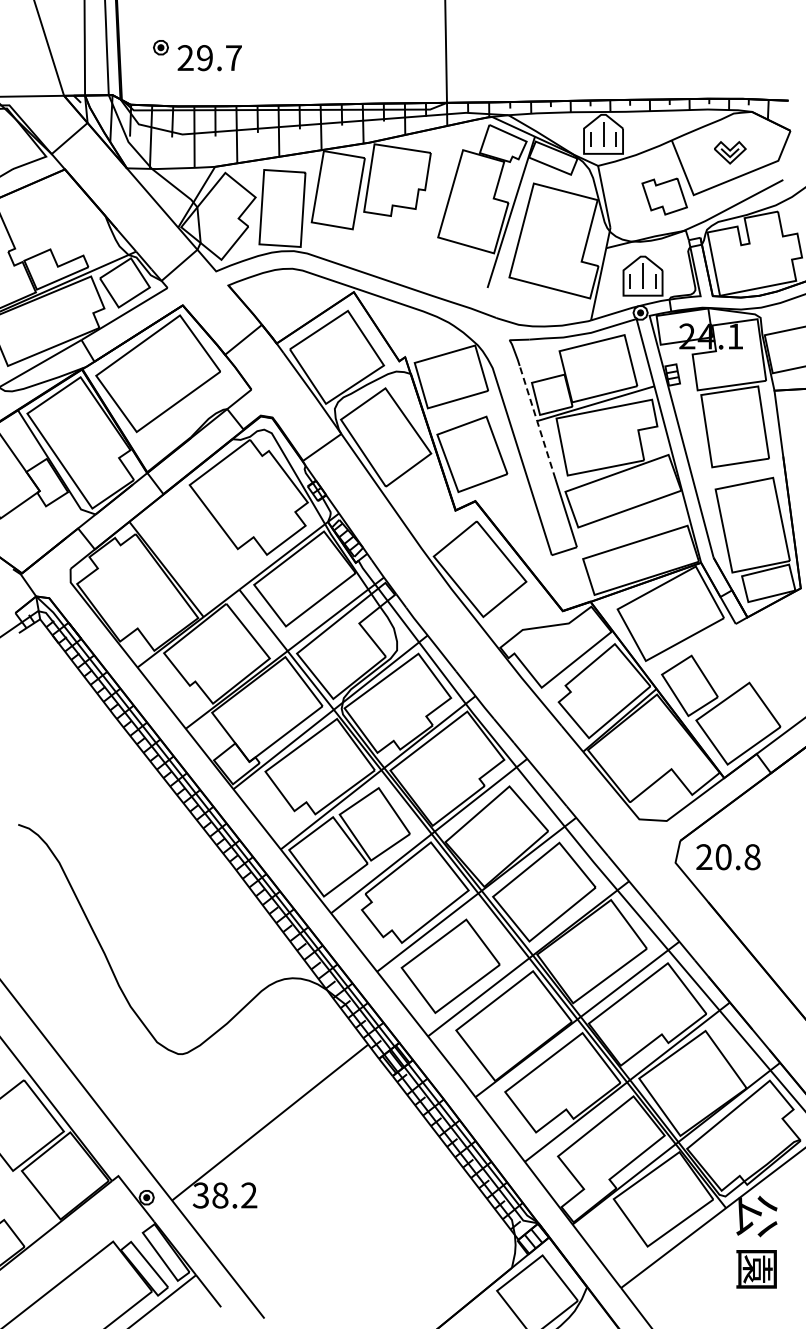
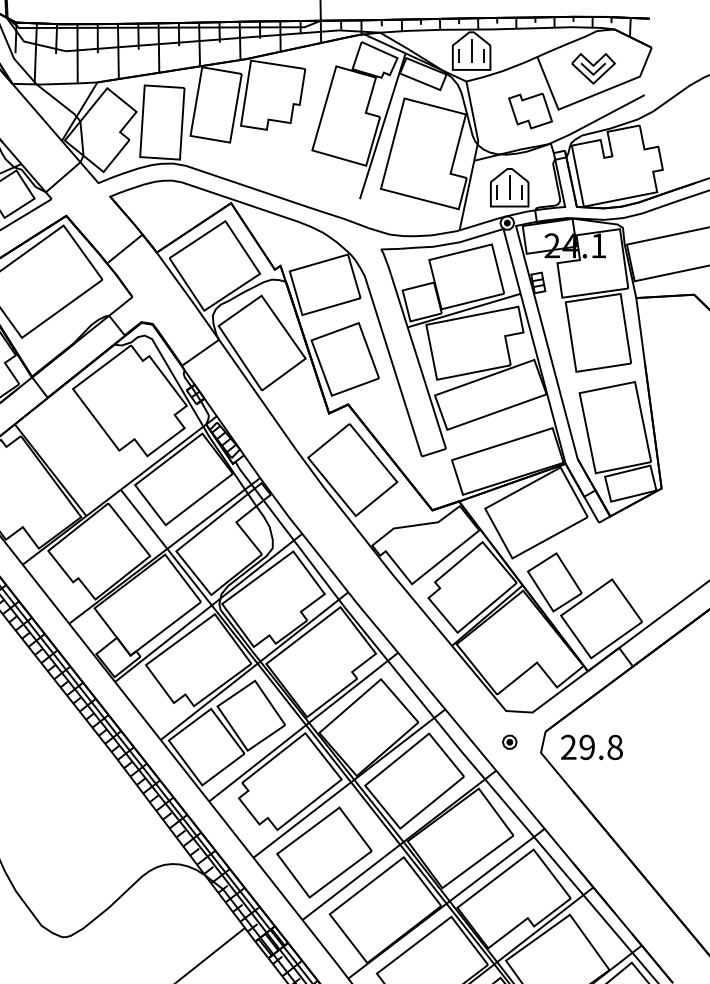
part: (730, 152) -> (593, 68), size x1.43
line: (537, 422) -> (408, 328), dashed -> solid
part: (643, 851) -> (510, 741), added
text: (723, 857) -> (587, 747), 20.8 -> 29.8

